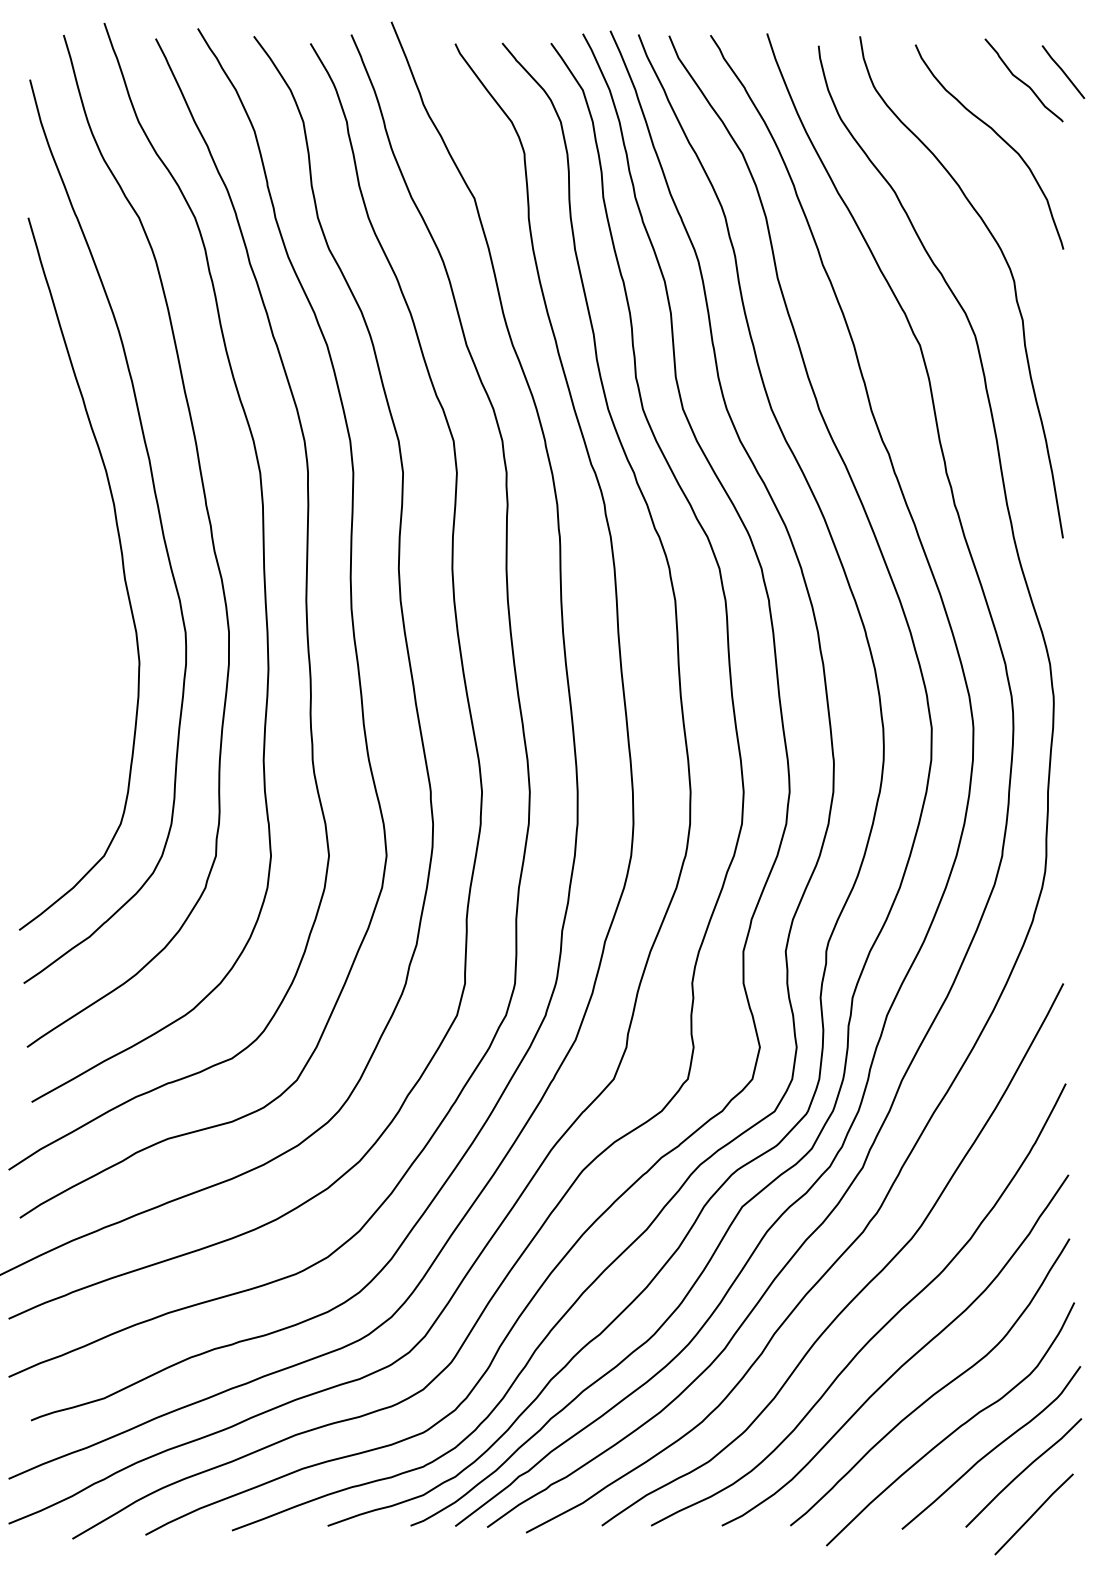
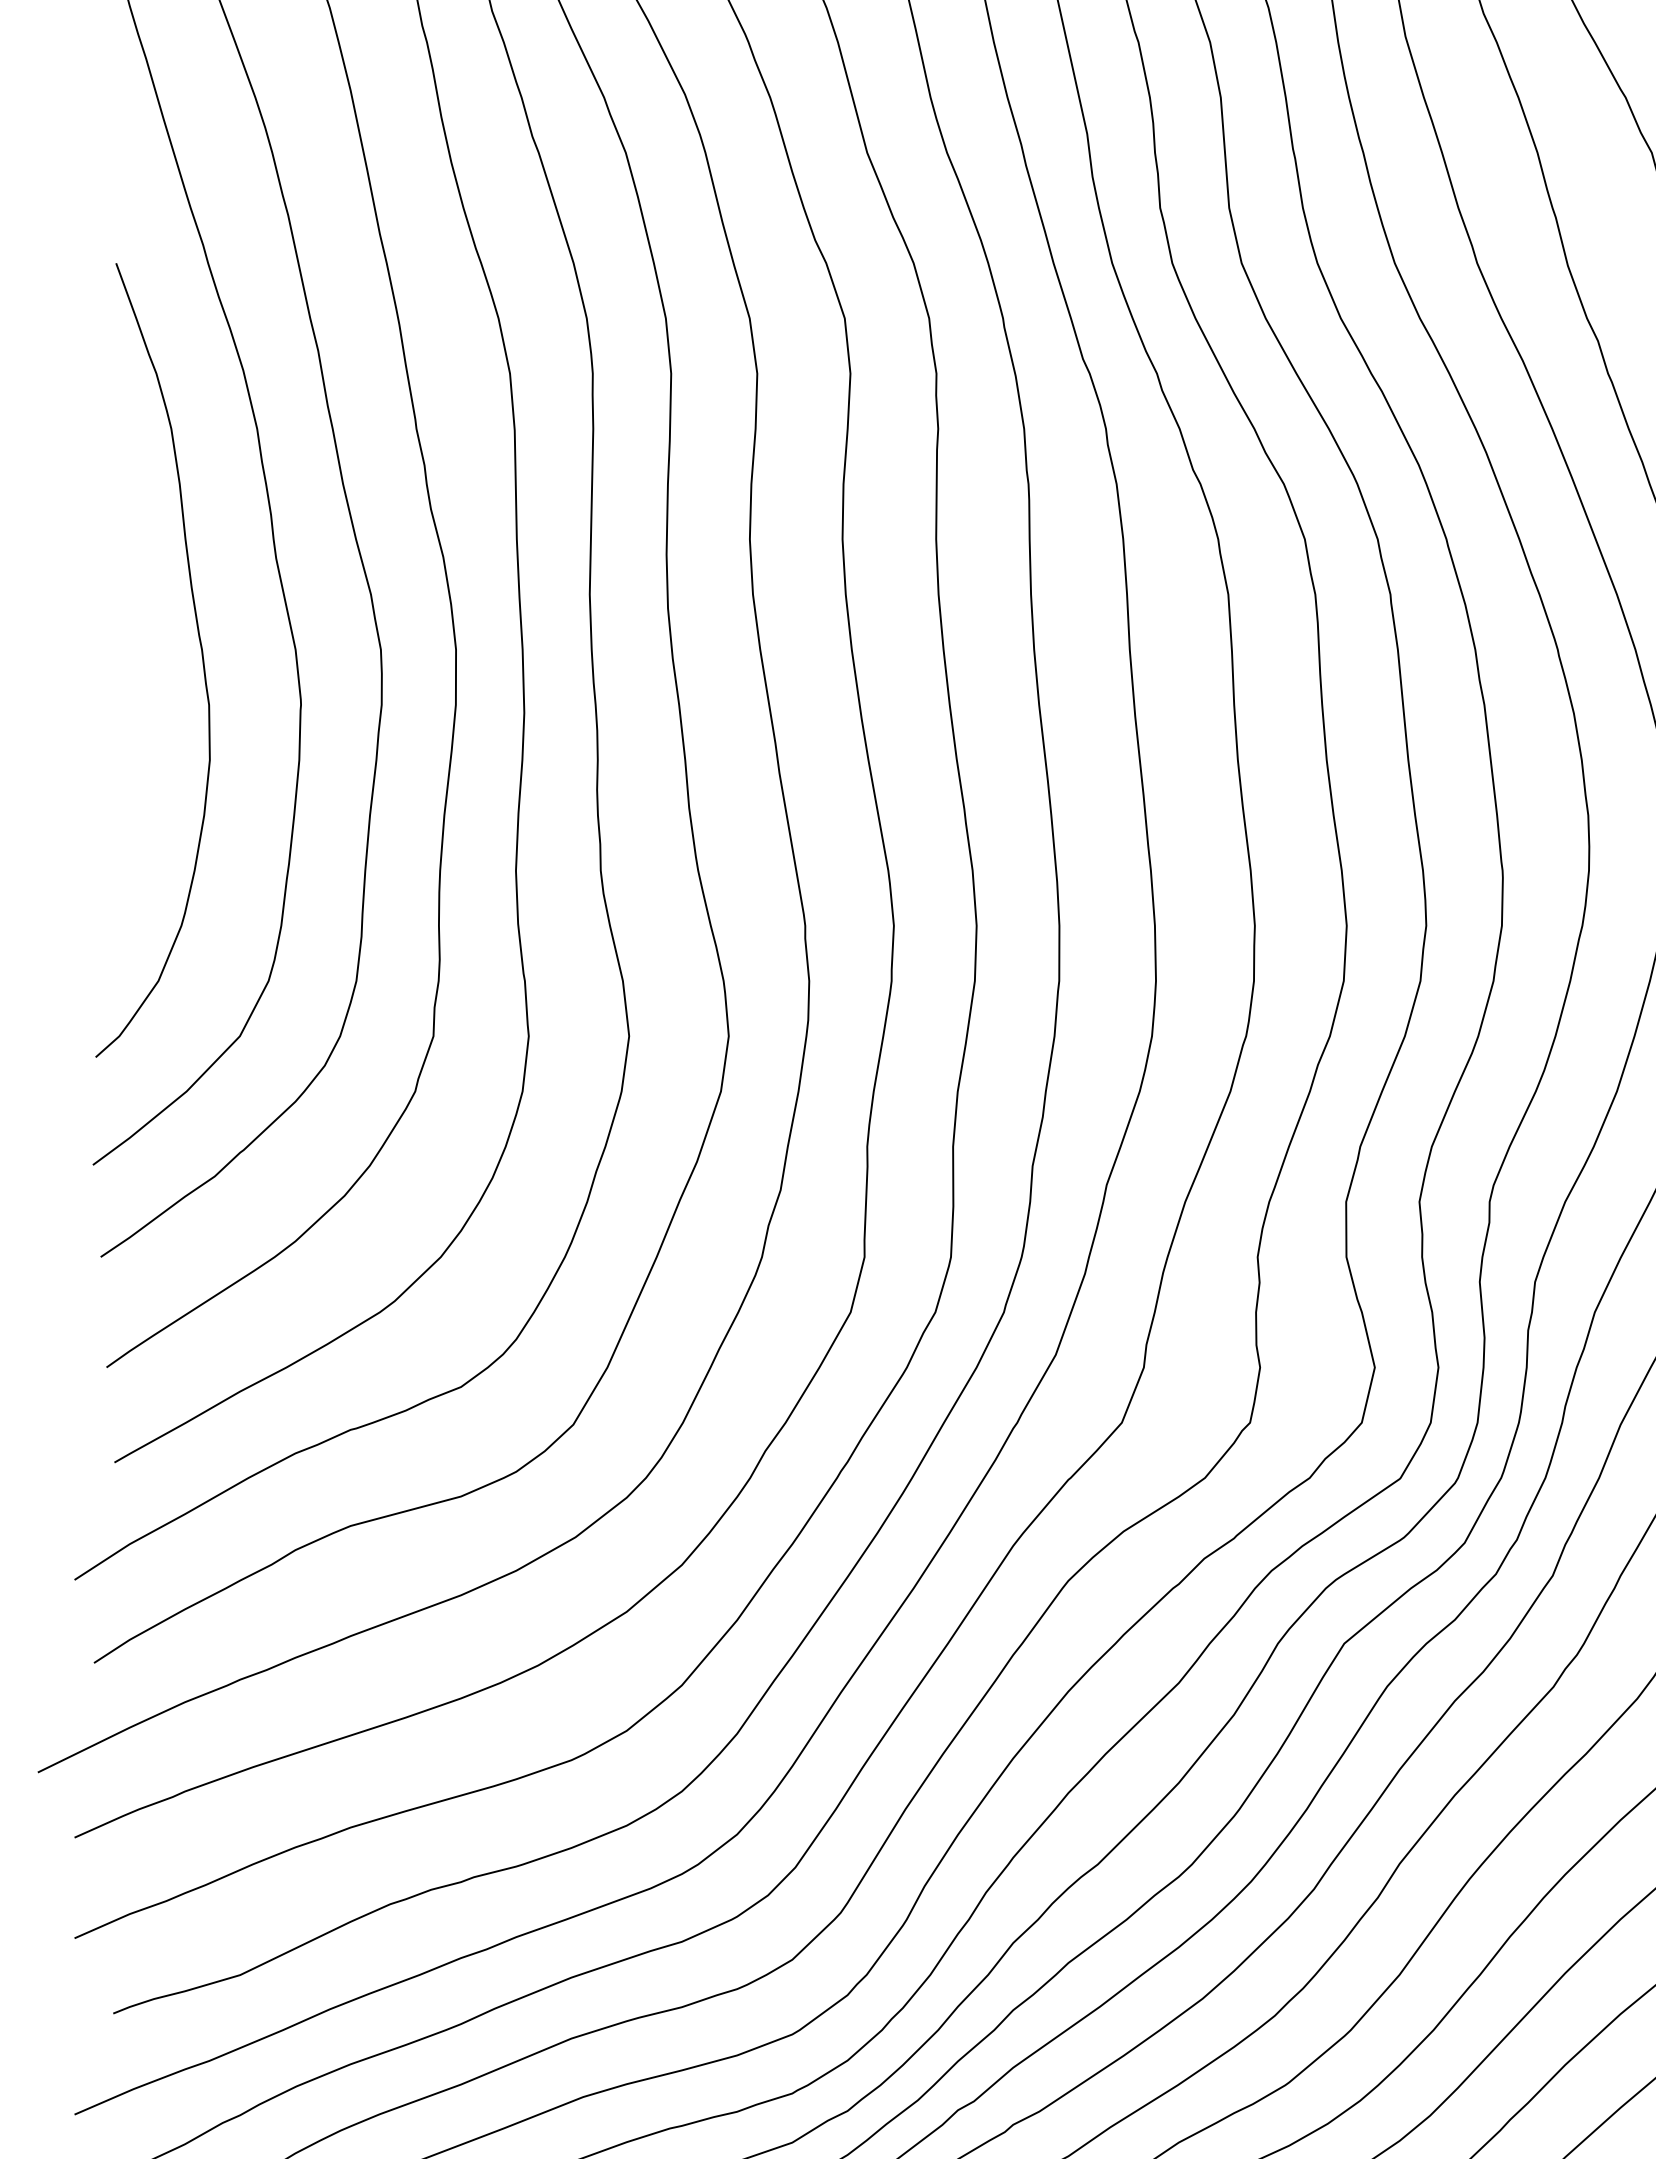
curve: (81, 636) -> (200, 656), added

